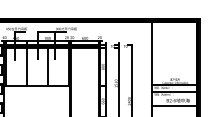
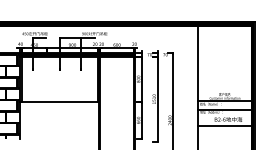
line: (27, 66) -> (47, 78), removed
line: (47, 66) -> (72, 78), removed

